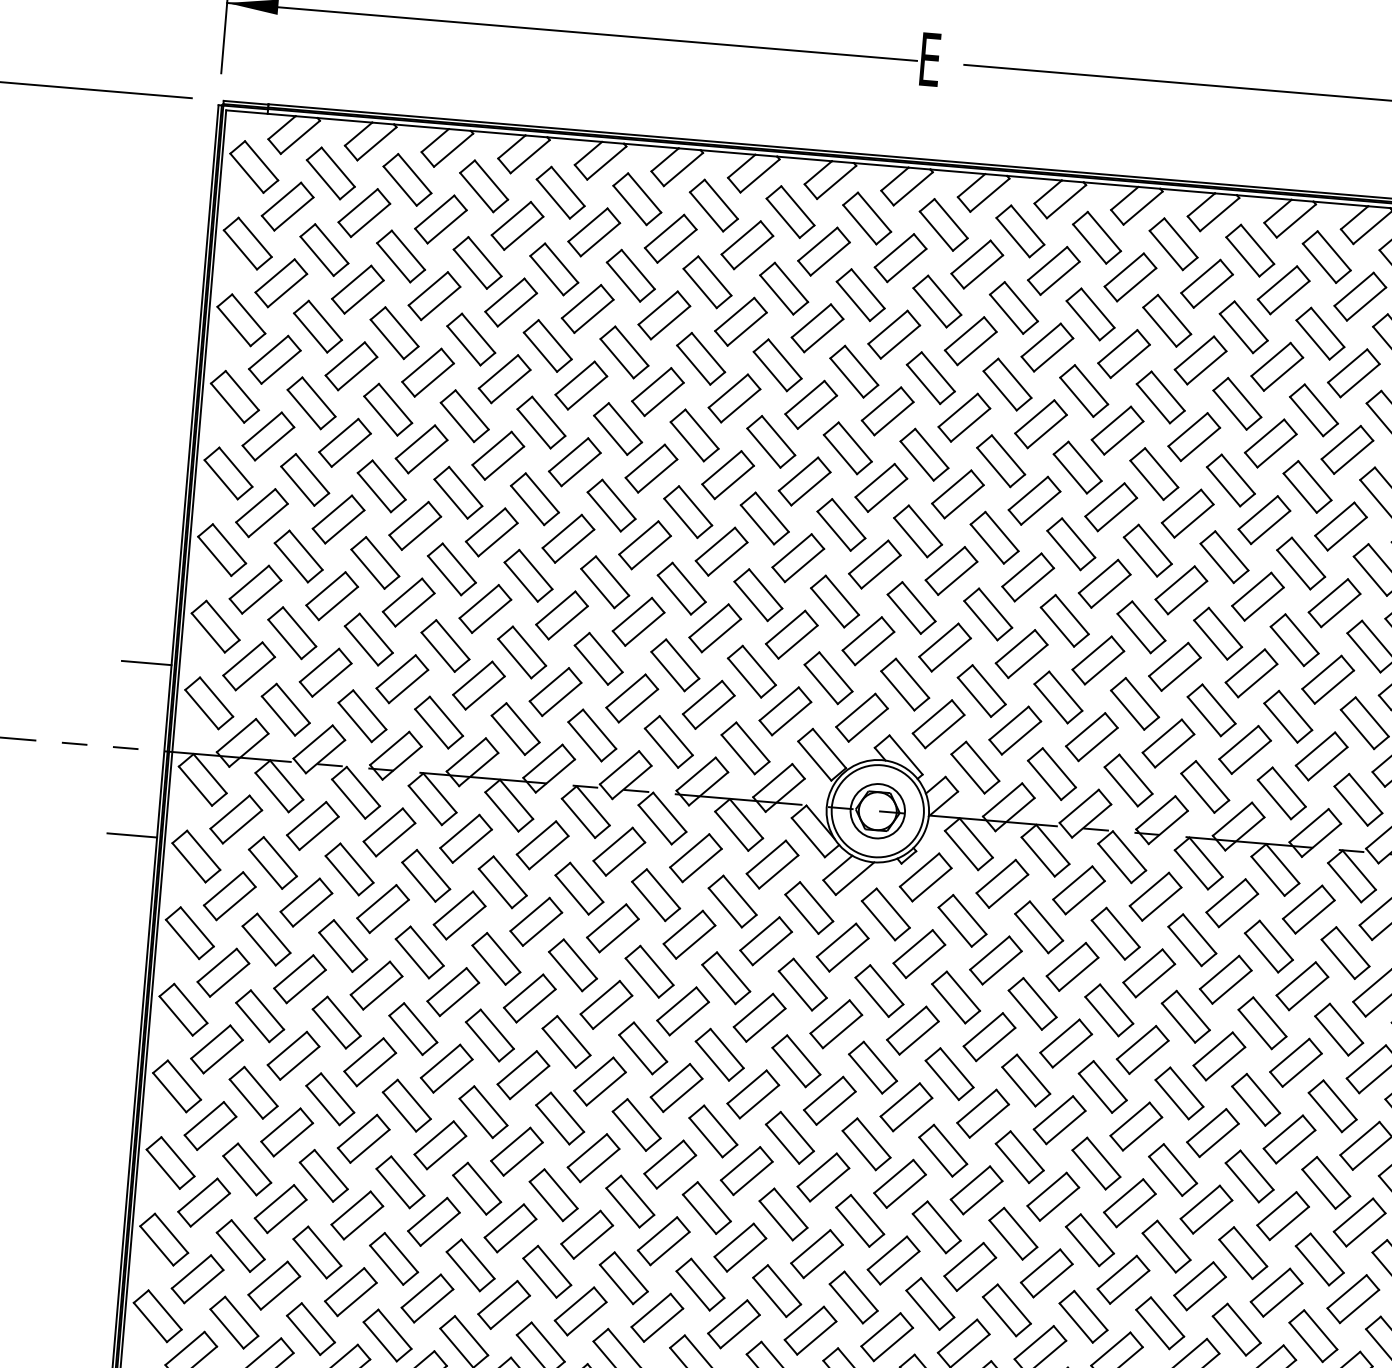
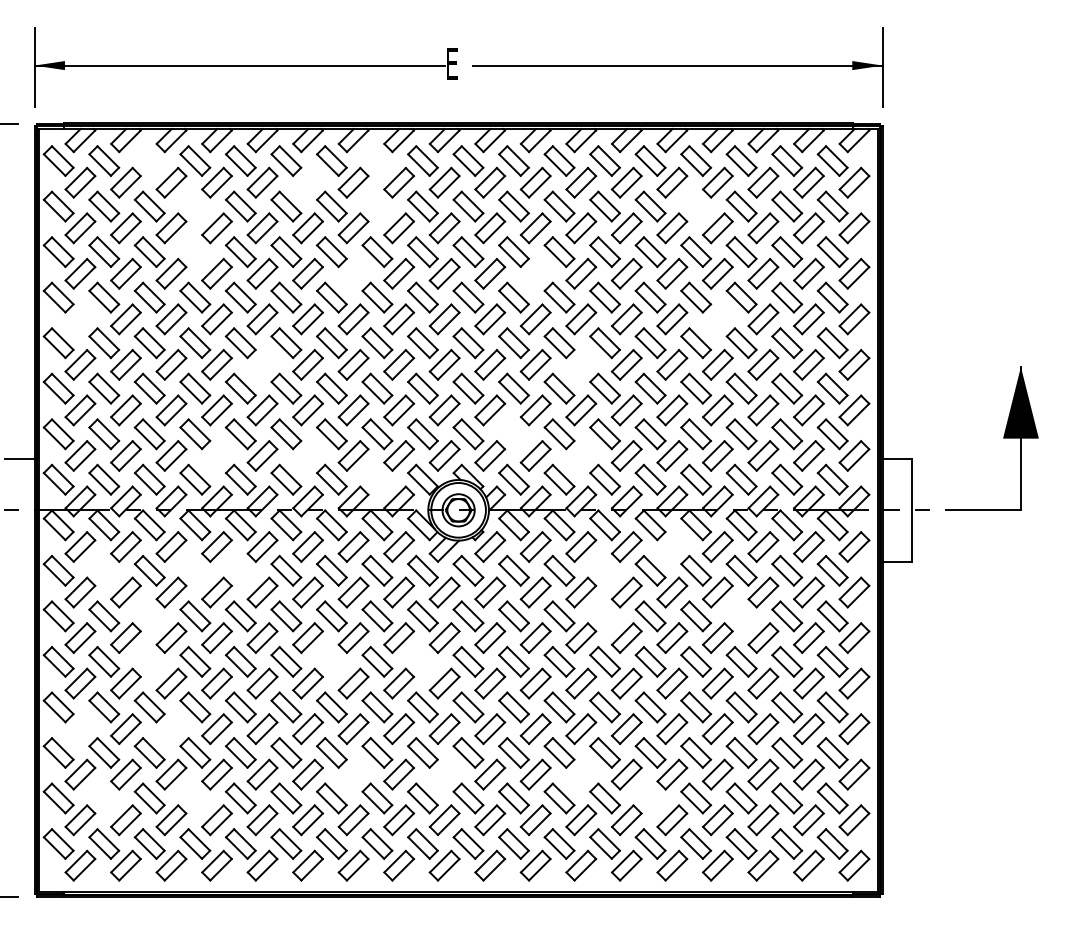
part: (407, 178) -> (149, 160), removed
part: (790, 211) -> (377, 160), removed
part: (669, 238) -> (307, 182), removed
part: (477, 262) -> (195, 206), removed
part: (784, 288) -> (377, 206), removed
part: (1321, 333) -> (696, 206), removed
part: (471, 338) -> (195, 251), removed
part: (734, 397) -> (353, 273), removed
part: (1040, 423) -> (535, 273), removed
part: (268, 436) -> (80, 319), removed
part: (1340, 526) -> (717, 319), removed
part: (568, 538) -> (262, 364), removed
part: (1105, 583) -> (581, 364), removed
part: (478, 684) -> (216, 455), removed
part: (980, 691) -> (513, 434), removed
part: (631, 697) -> (307, 455), removed
part: (1092, 736) -> (581, 455), removed
part: (745, 747) -> (377, 479), removed
line: (131, 835) -> (19, 561), removed
part: (273, 862) -> (104, 570), removed
part: (426, 875) -> (195, 570), removed
part: (502, 881) -> (240, 570), removed
part: (1232, 902) -> (672, 546), removed
part: (1114, 933) -> (604, 570), removed
part: (342, 946) -> (149, 616), removed
part: (1108, 1010) -> (604, 616), removed
part: (336, 1021) -> (149, 661), removed
part: (1338, 1029) -> (741, 616), removed
part: (642, 1047) -> (331, 661), removed
part: (795, 1060) -> (422, 661), removed
part: (210, 1126) -> (80, 729), removed
part: (363, 1139) -> (171, 729), removed
part: (663, 1240) -> (353, 774), removed
part: (241, 1246) -> (104, 798), removed
part: (816, 1253) -> (444, 774), removed
part: (394, 1258) -> (195, 798), removed
part: (1047, 1273) -> (581, 774), removed
part: (1159, 1323) -> (650, 798), removed

